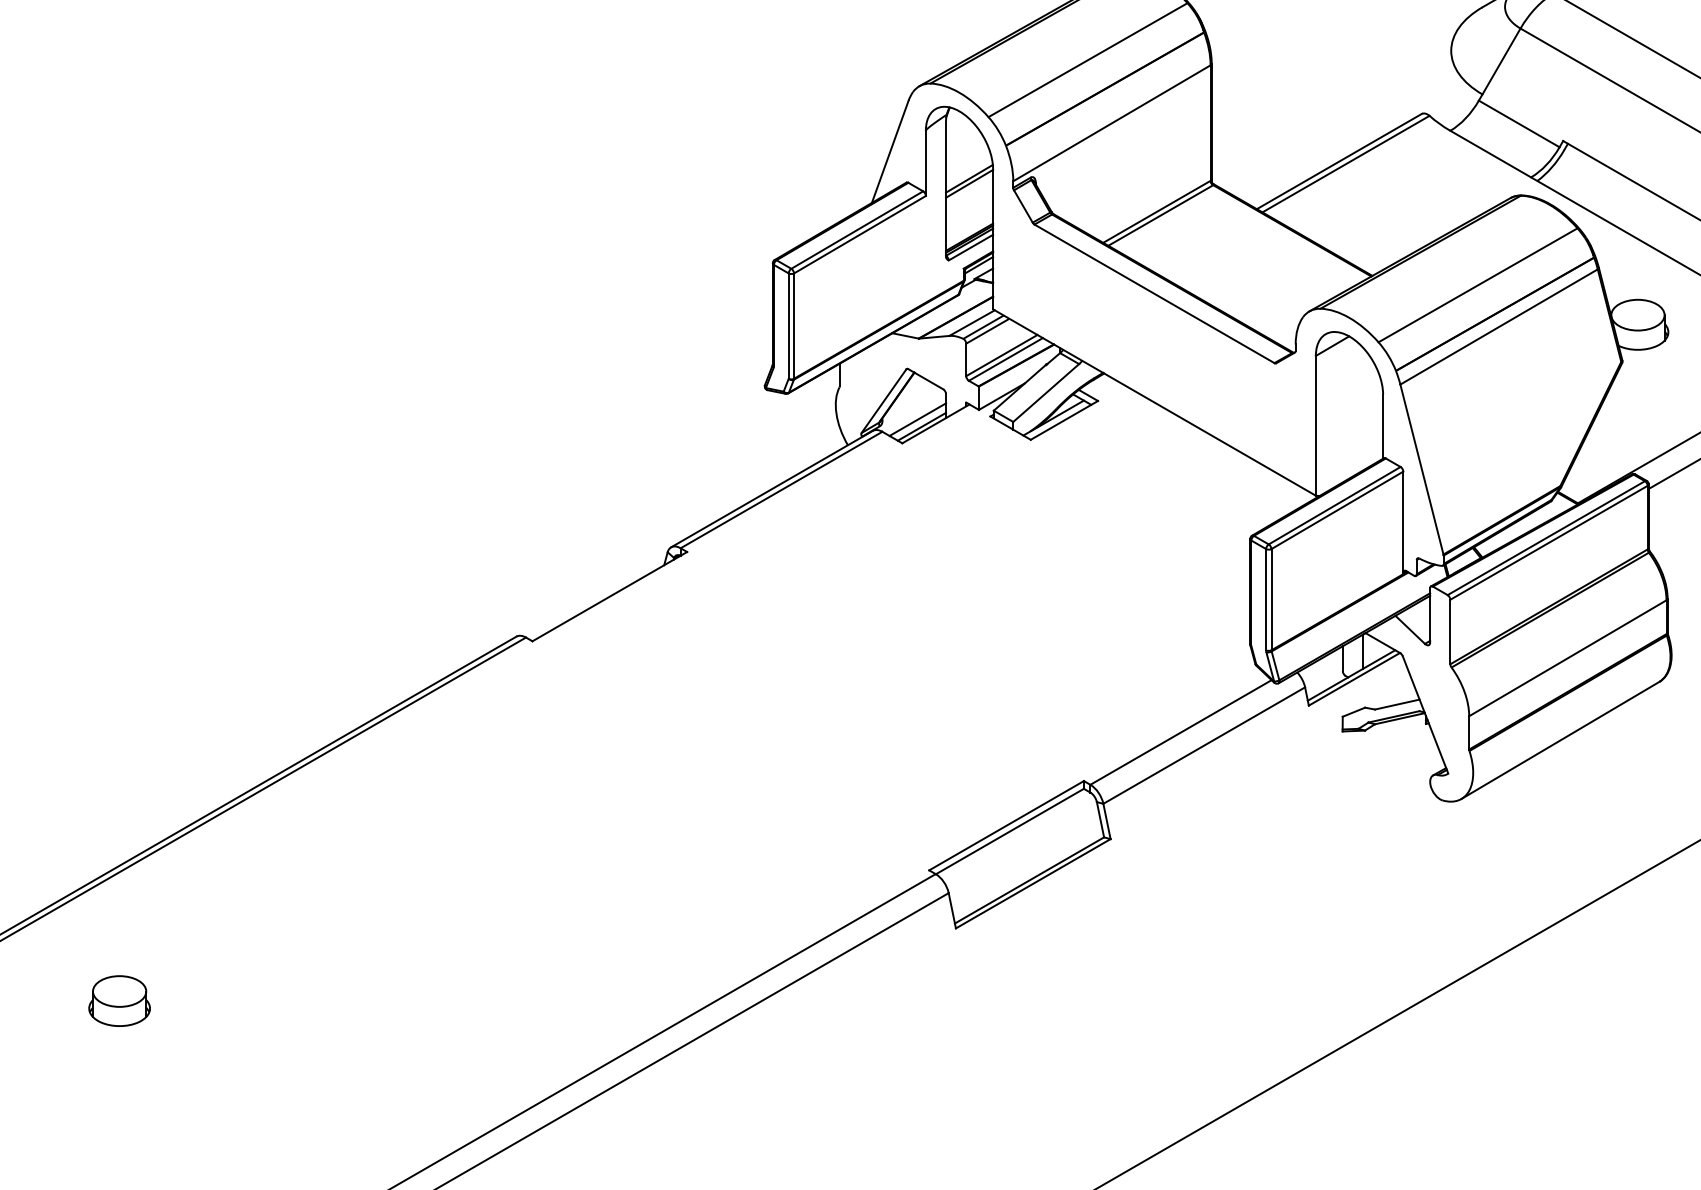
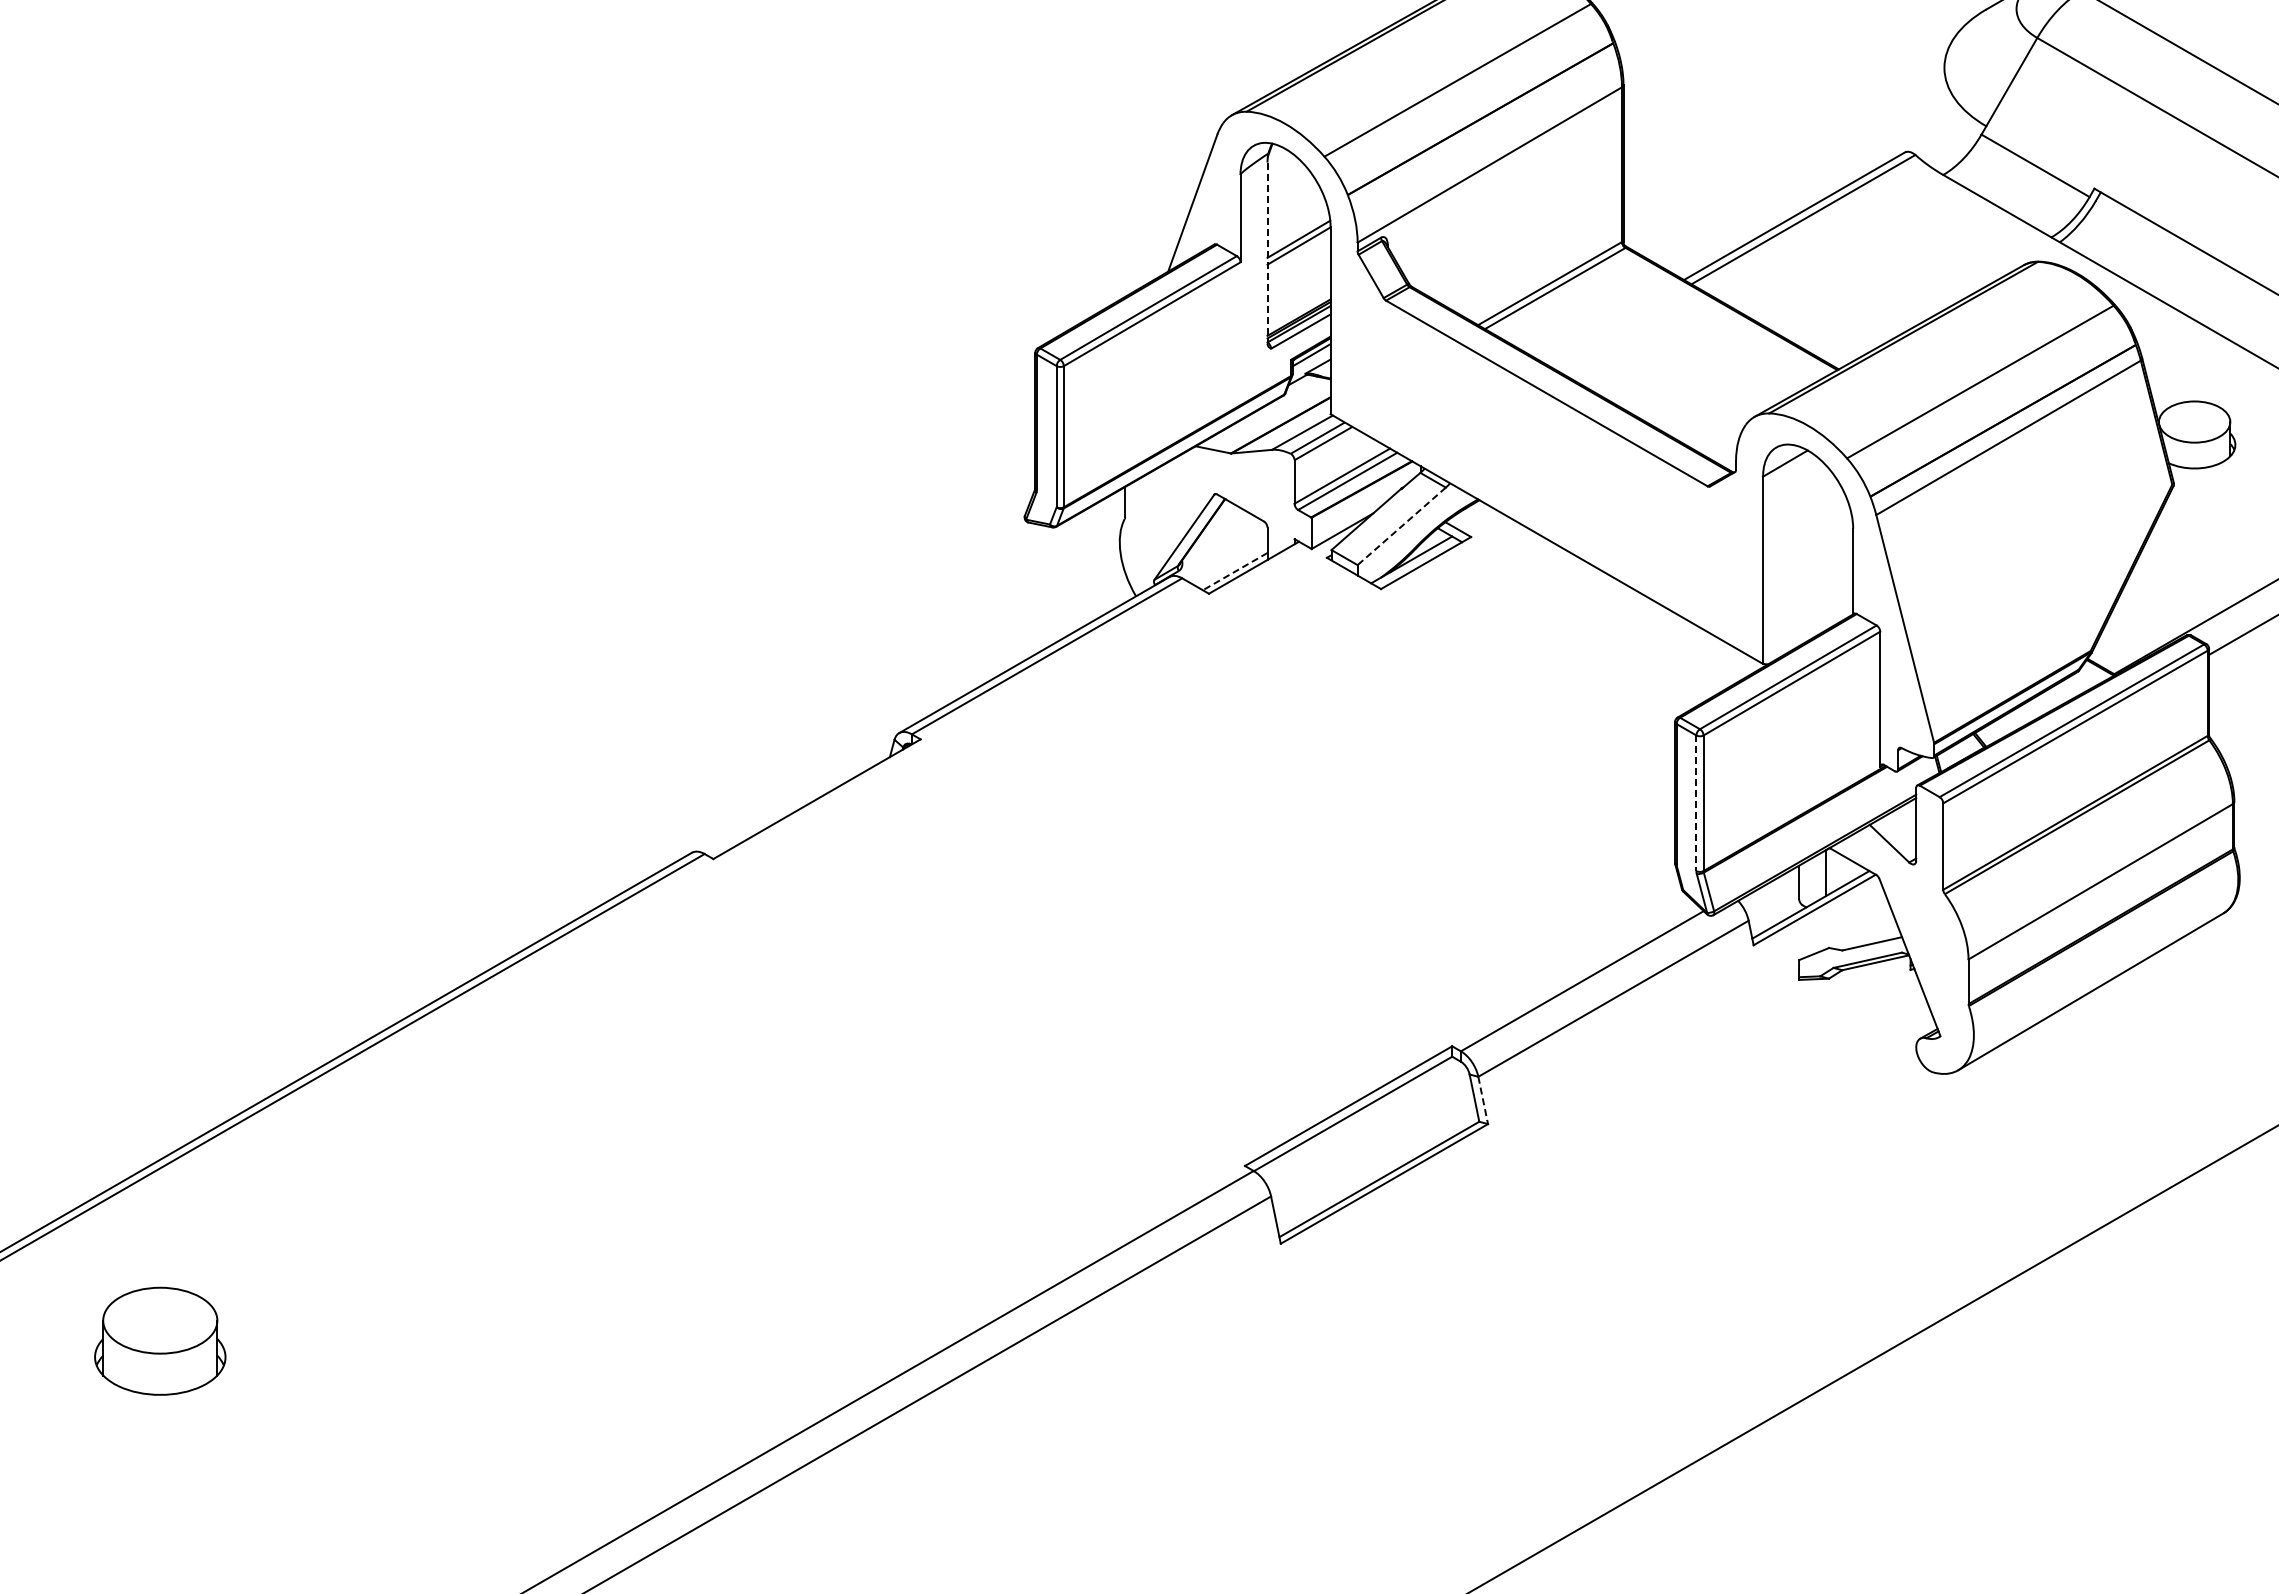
line: (946, 189) -> (1267, 253), solid -> dashed
line: (1046, 393) -> (1401, 526), solid -> dashed
line: (917, 419) -> (1229, 561), removed
line: (921, 426) -> (1234, 571), solid -> dashed
line: (1266, 599) -> (1696, 803), solid -> dashed
line: (1107, 821) -> (1483, 1100), solid -> dashed
part: (119, 1000) -> (159, 1340), size x1.6

